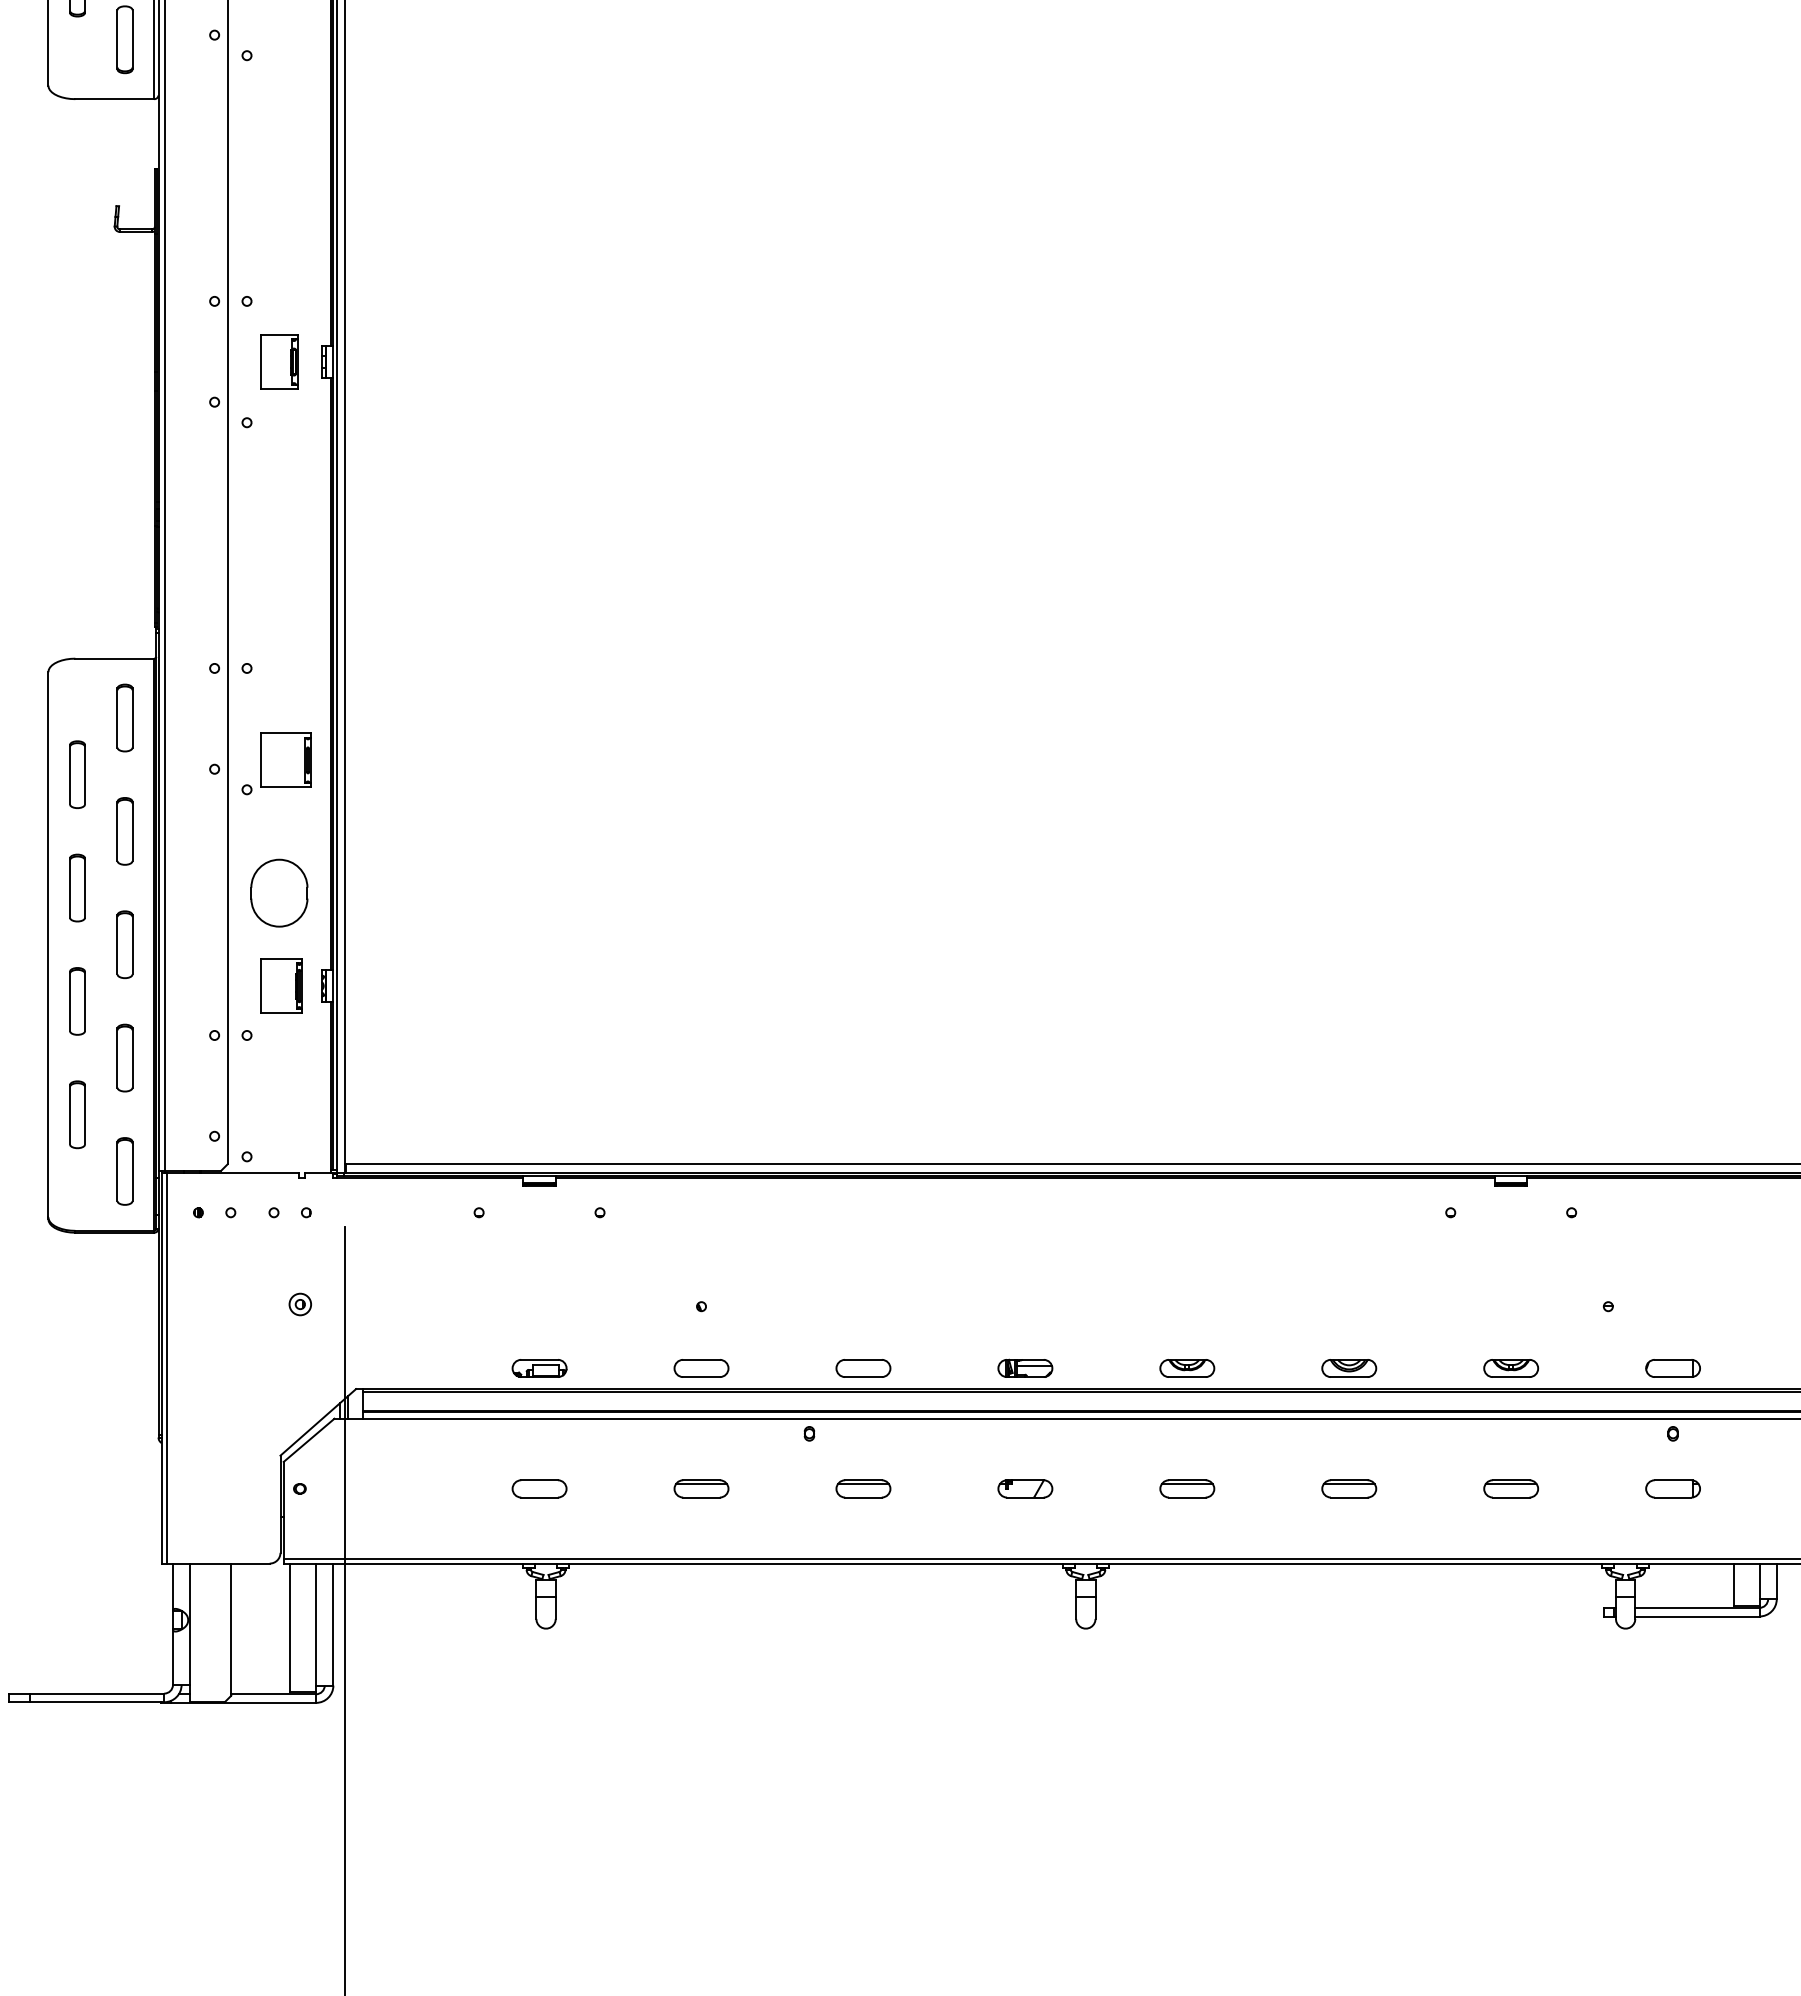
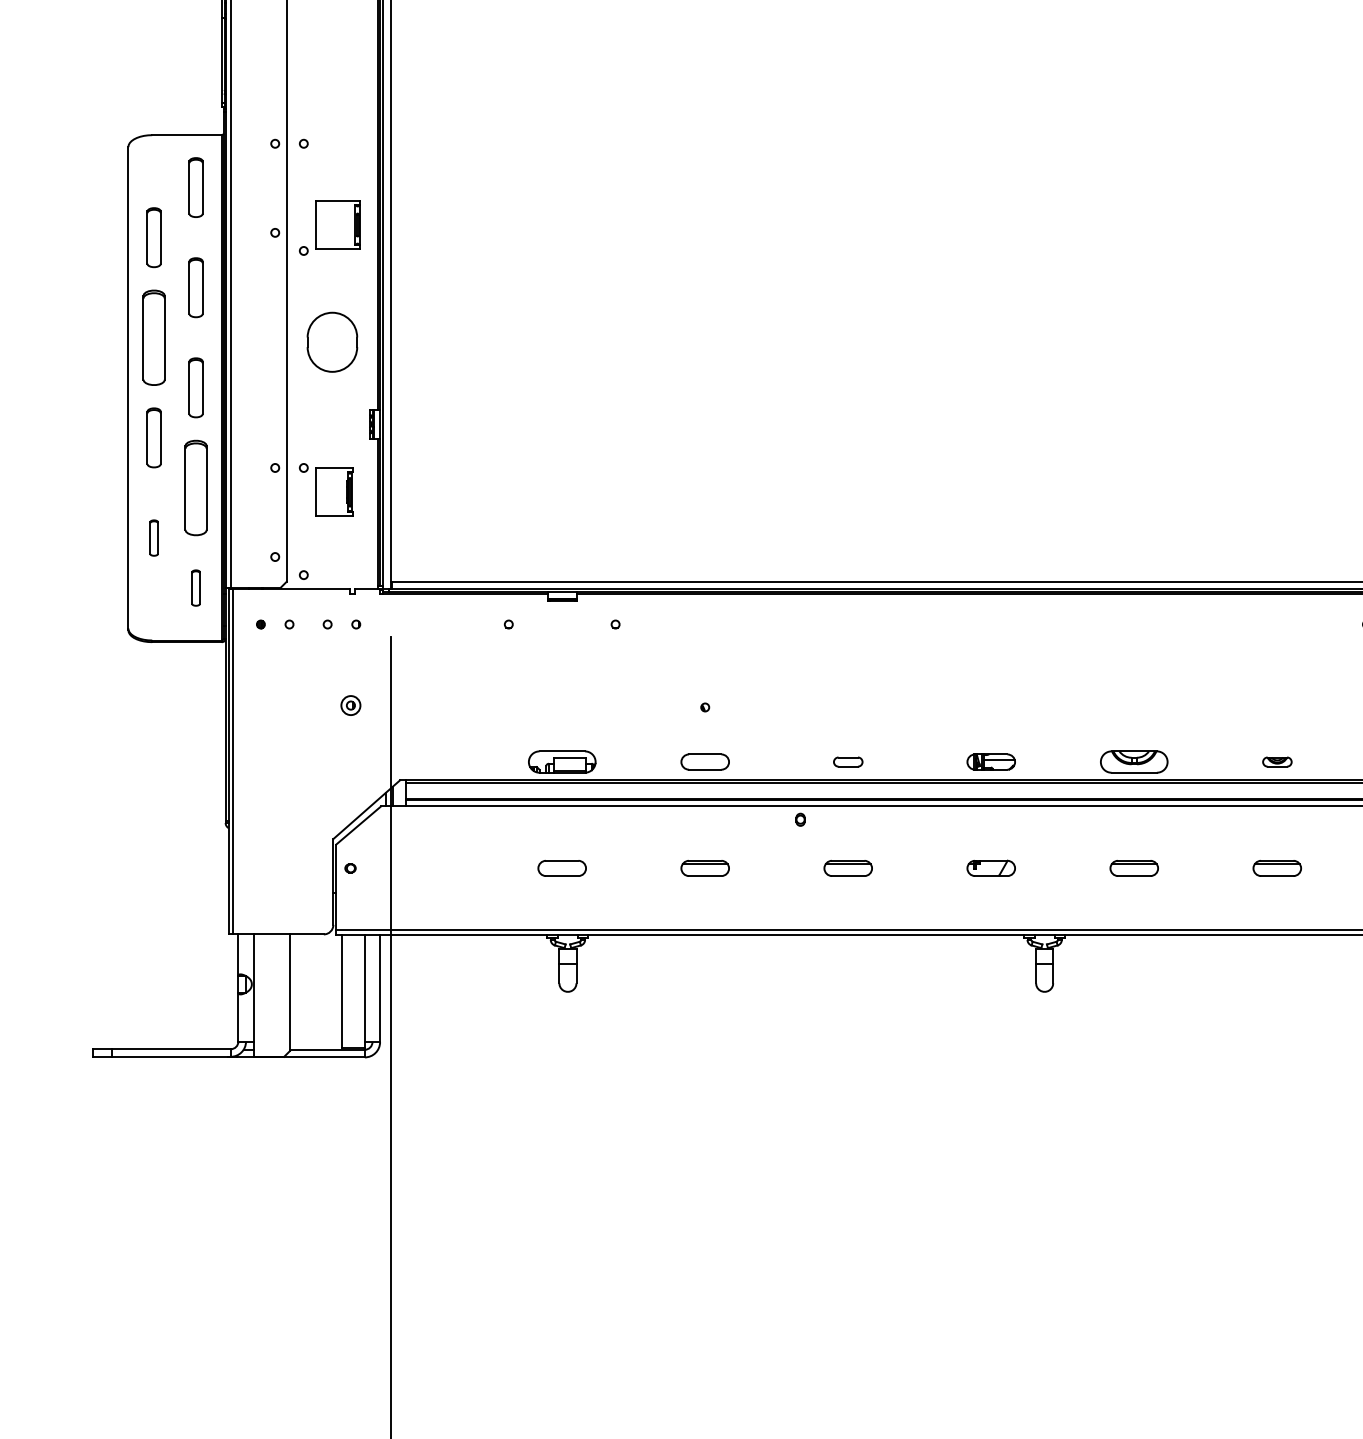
part: (77, 887) -> (154, 337), size x1.6
part: (281, 985) -> (334, 491), moved
part: (124, 1057) -> (195, 487), size x1.6
part: (77, 1114) -> (154, 537), size x0.6
part: (124, 1171) -> (195, 588), size x0.6
part: (539, 1368) -> (562, 762), size x1.4
part: (863, 1368) -> (848, 762), size x0.6
part: (1187, 1368) -> (1134, 762), size x1.4
part: (1349, 1368) -> (1277, 762), size x0.6

